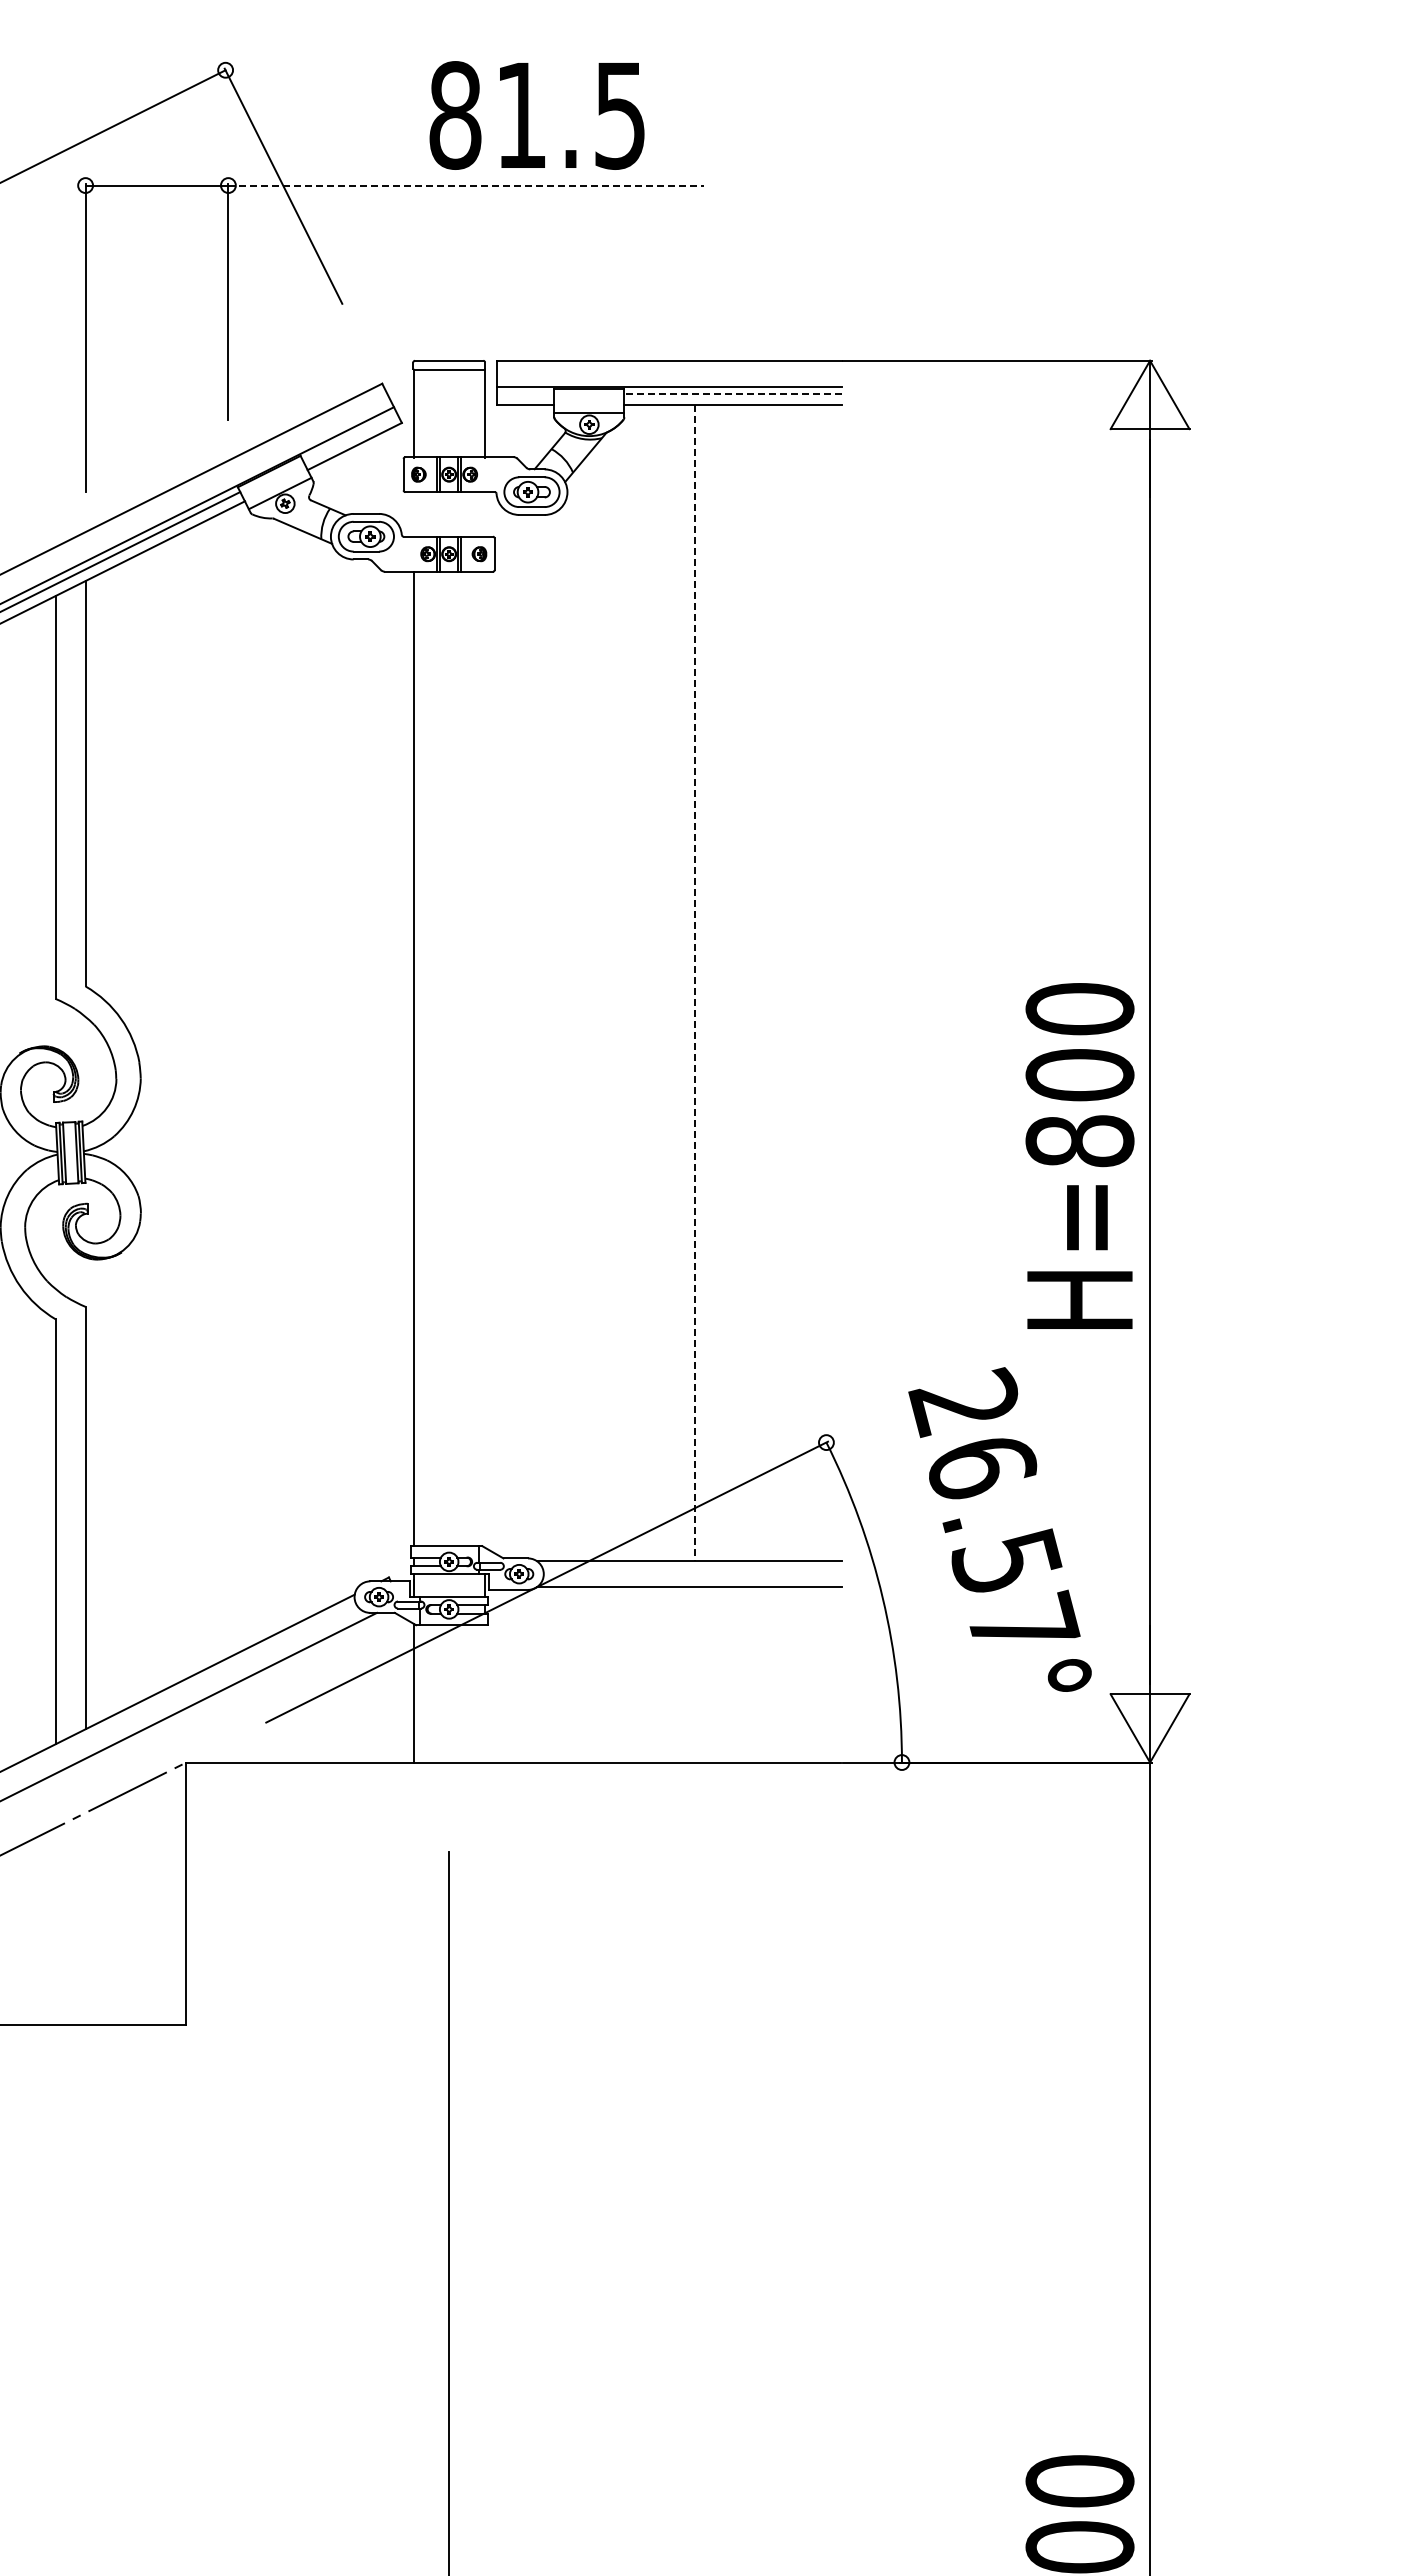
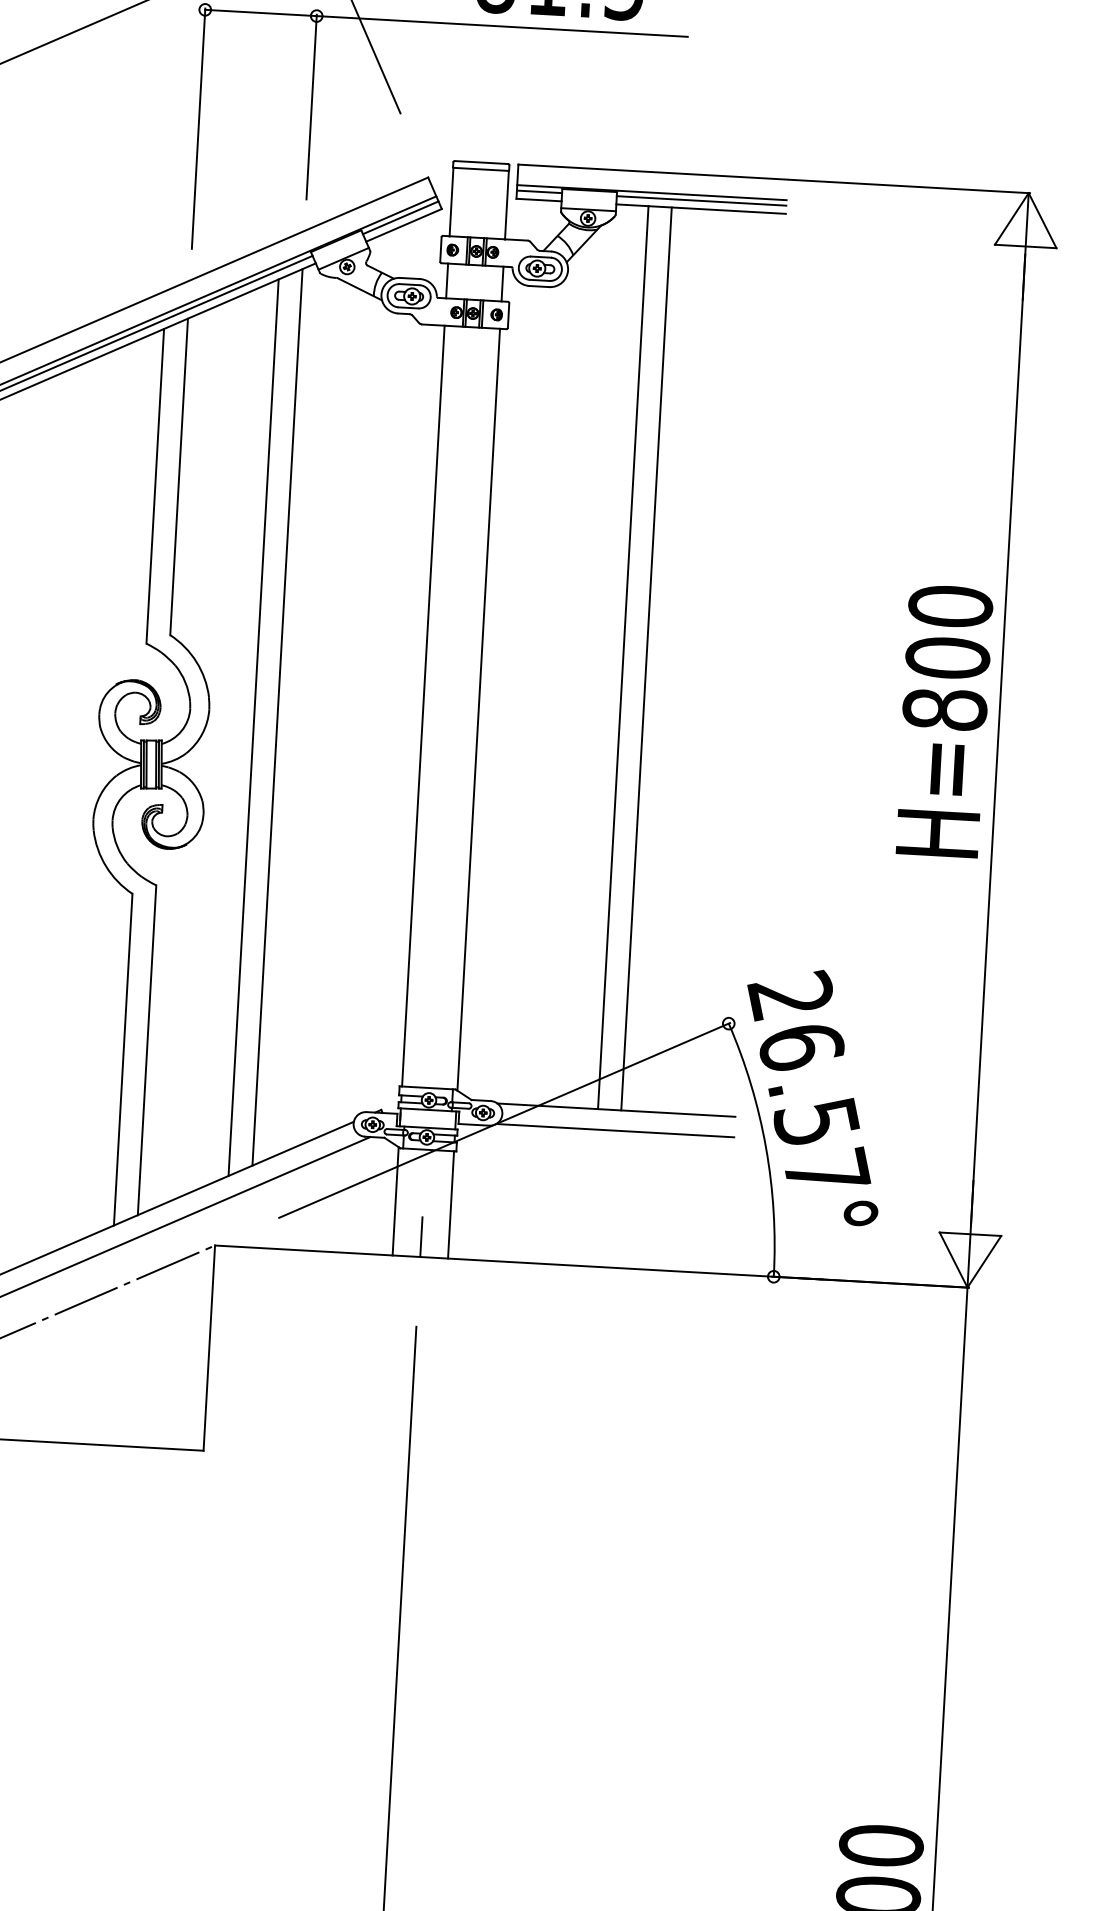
line: (466, 185) -> (502, 26), dashed -> solid
line: (525, 394) -> (539, 192), added
line: (732, 394) -> (701, 201), dashed -> solid
line: (350, 436) -> (401, 217), added
line: (413, 514) -> (446, 281), added
line: (484, 514) -> (502, 284), added
line: (665, 982) -> (623, 657), added
line: (695, 983) -> (646, 659), dashed -> solid
line: (484, 1059) -> (478, 709), added
line: (228, 1083) -> (277, 717), added
line: (198, 1098) -> (253, 727), added
text: (1079, 1155) -> (943, 720), moved
text: (999, 1529) -> (812, 1096), moved
line: (484, 1693) -> (450, 1204), added
line: (449, 1736) -> (421, 1236), added

